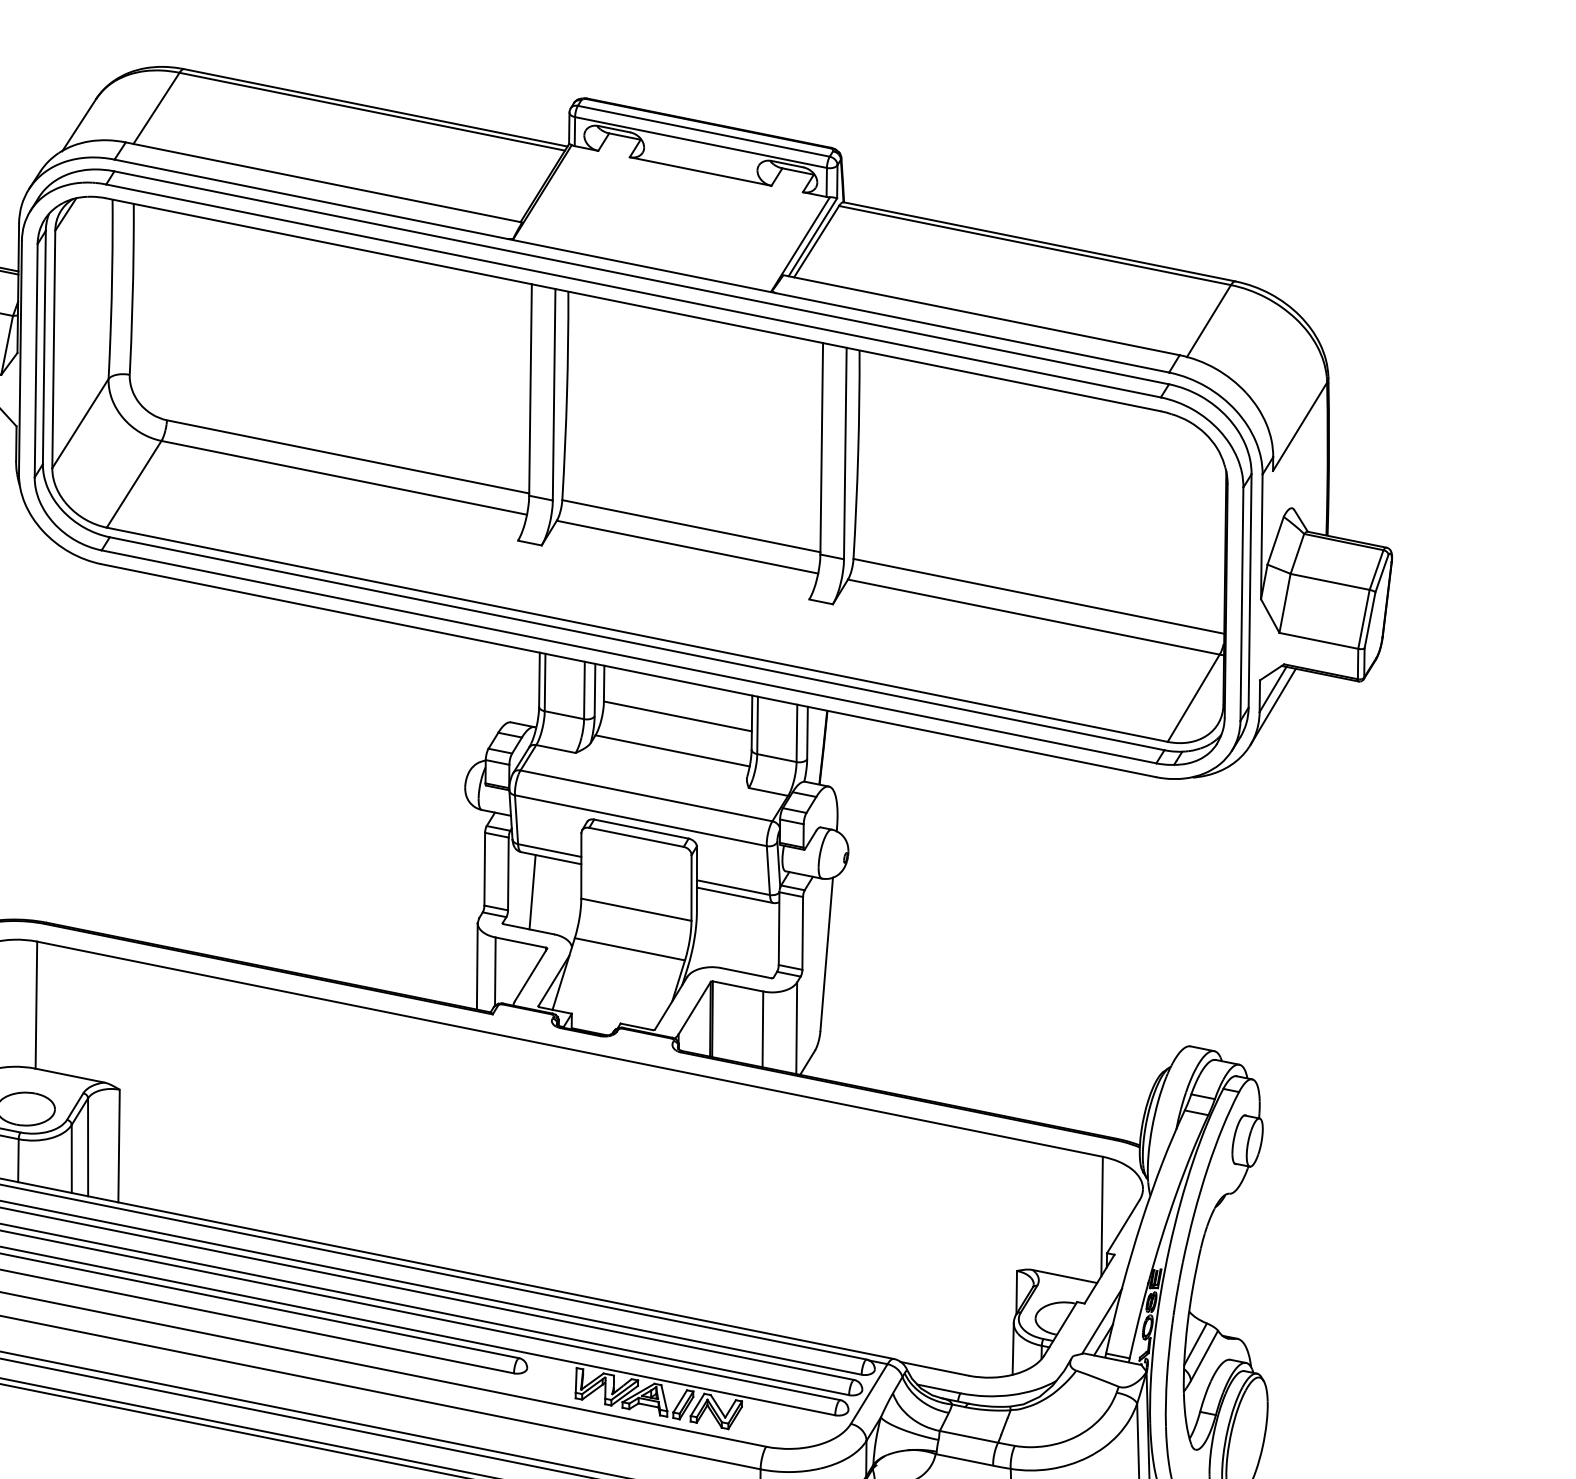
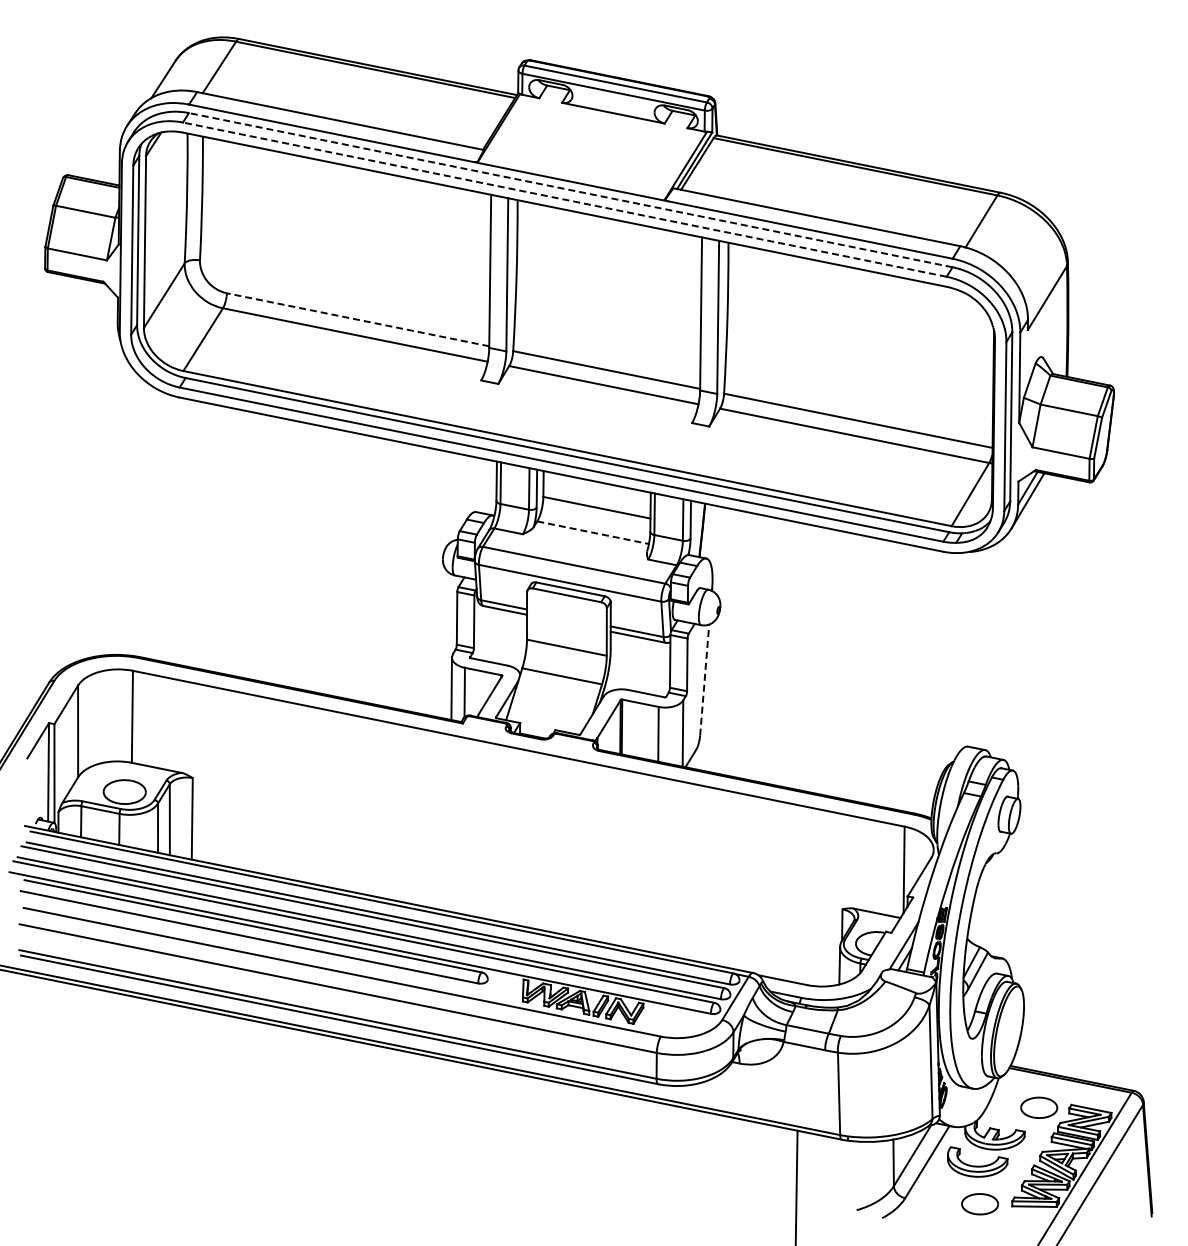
line: (641, 278) -> (570, 190), solid -> dashed
line: (633, 290) -> (564, 199), solid -> dashed
line: (348, 456) -> (358, 319), solid -> dashed
line: (673, 750) -> (593, 532), solid -> dashed
line: (532, 891) -> (491, 634), removed
line: (826, 954) -> (704, 680), solid -> dashed

